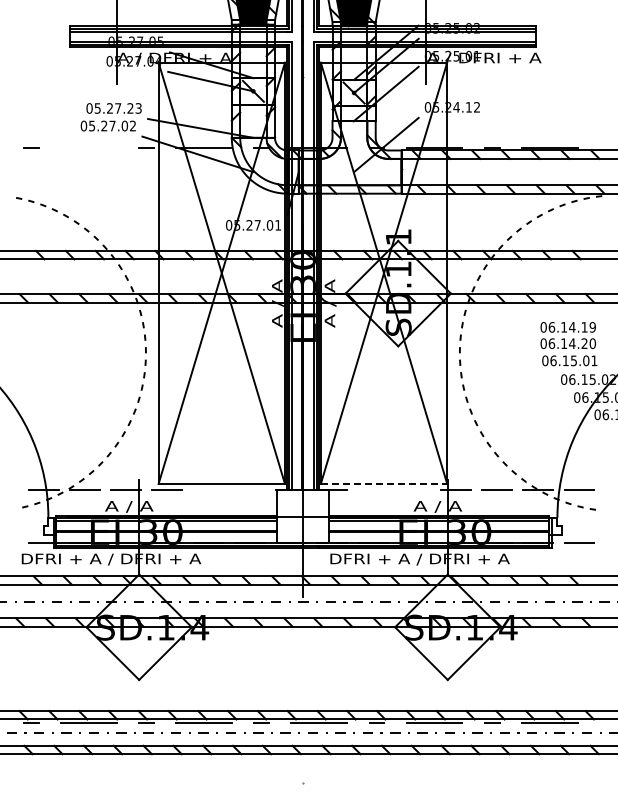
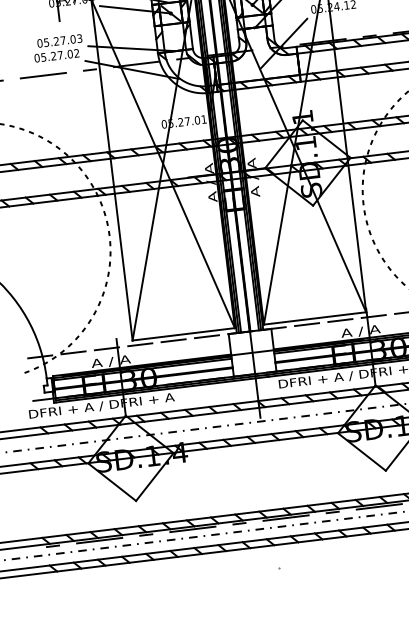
text: (130, 108) -> (73, 39), 05.27.23 -> 05.27.03
line: (88, 147) -> (42, 75), added
line: (384, 483) -> (315, 317), dashed -> solid
line: (208, 490) -> (173, 340), added
line: (249, 490) -> (206, 336), added
line: (373, 490) -> (307, 324), added
line: (414, 490) -> (340, 320), added

